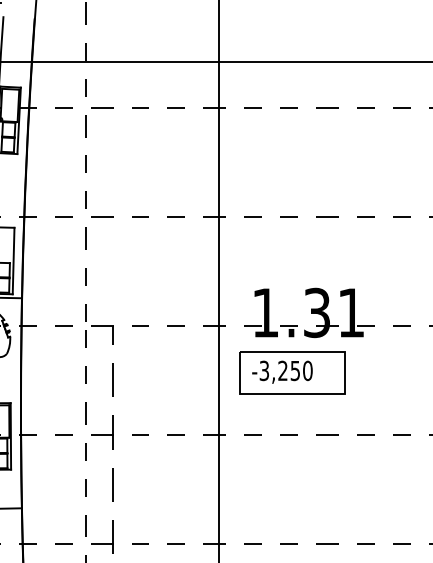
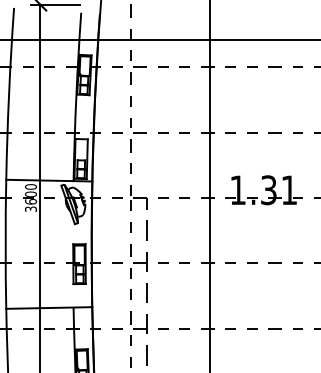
part: (291, 373) -> (253, 226), removed

